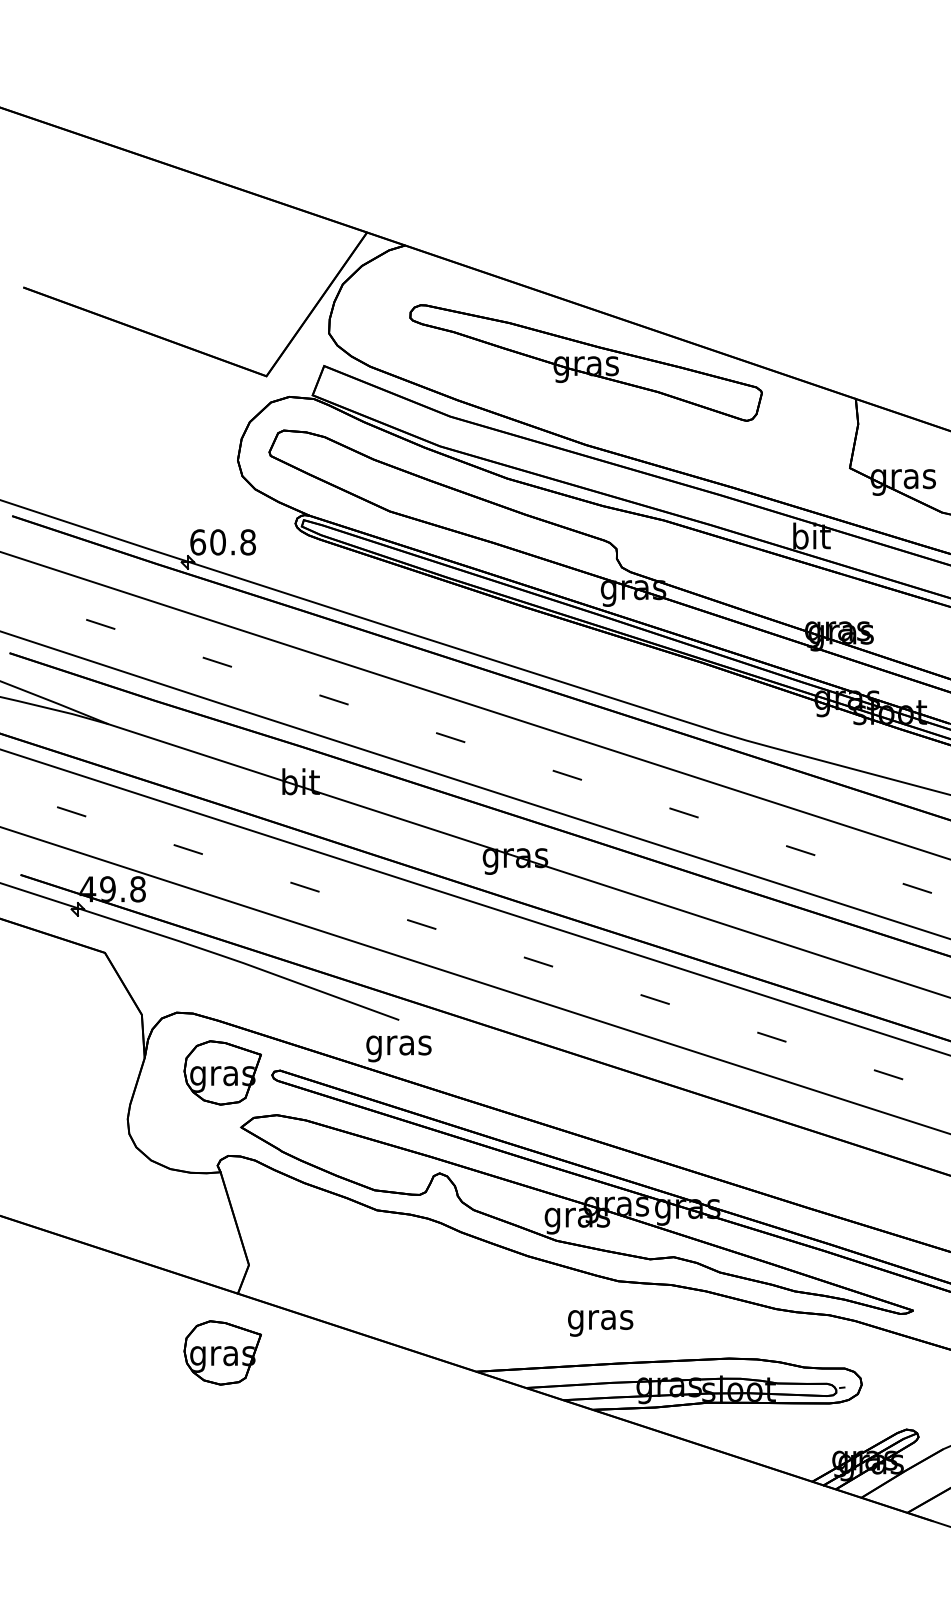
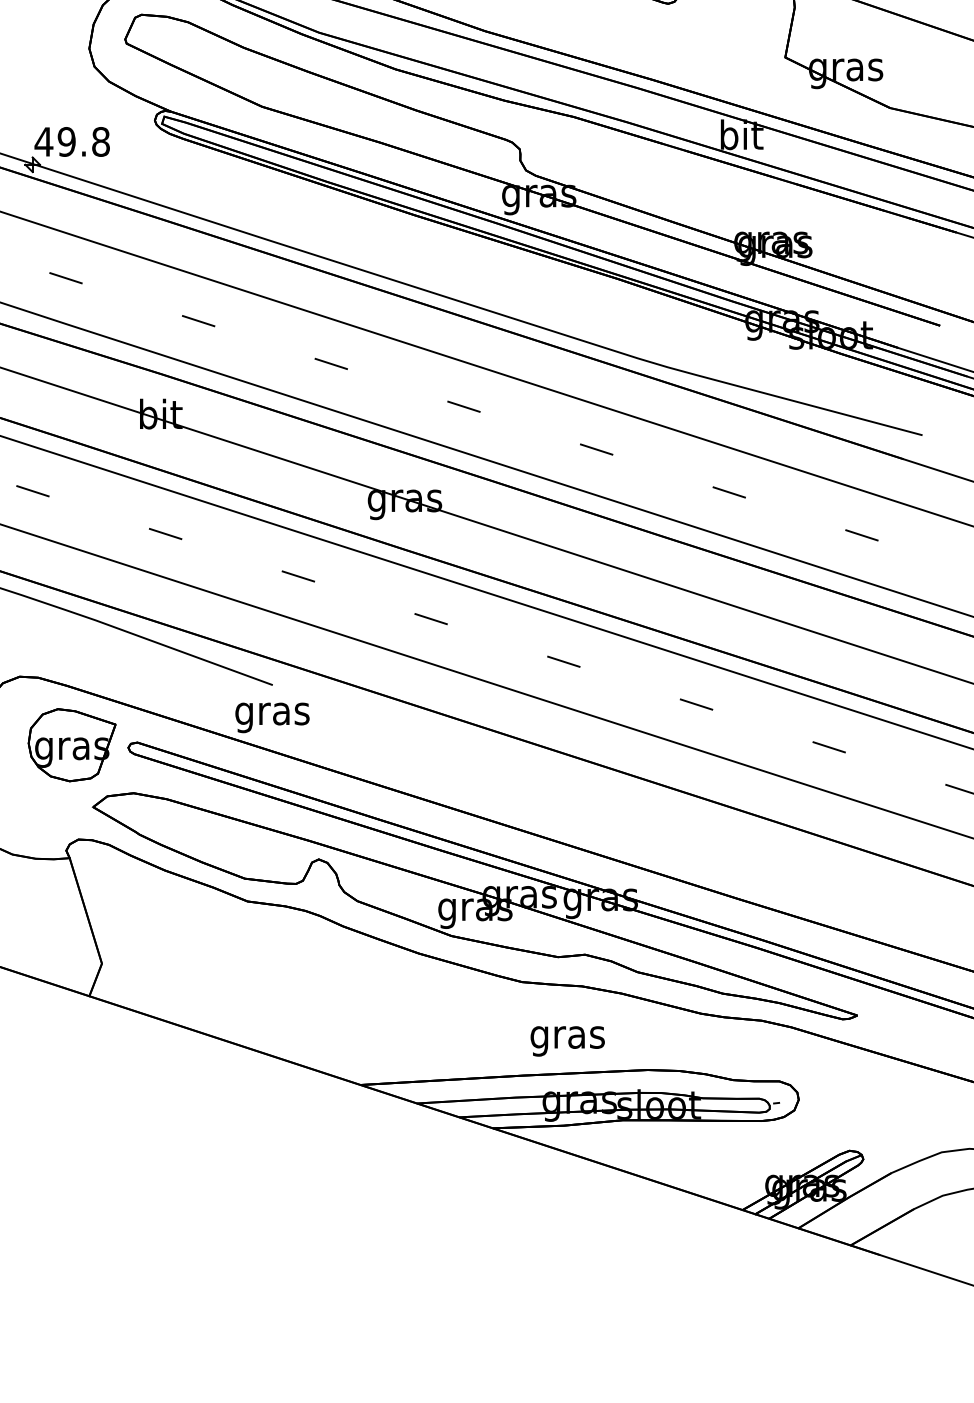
text: (207, 542) -> (54, 142), 60.8 -> 49.8
text: (600, 1323) -> (567, 1041), moved
part: (222, 1352) -> (71, 1063), removed

